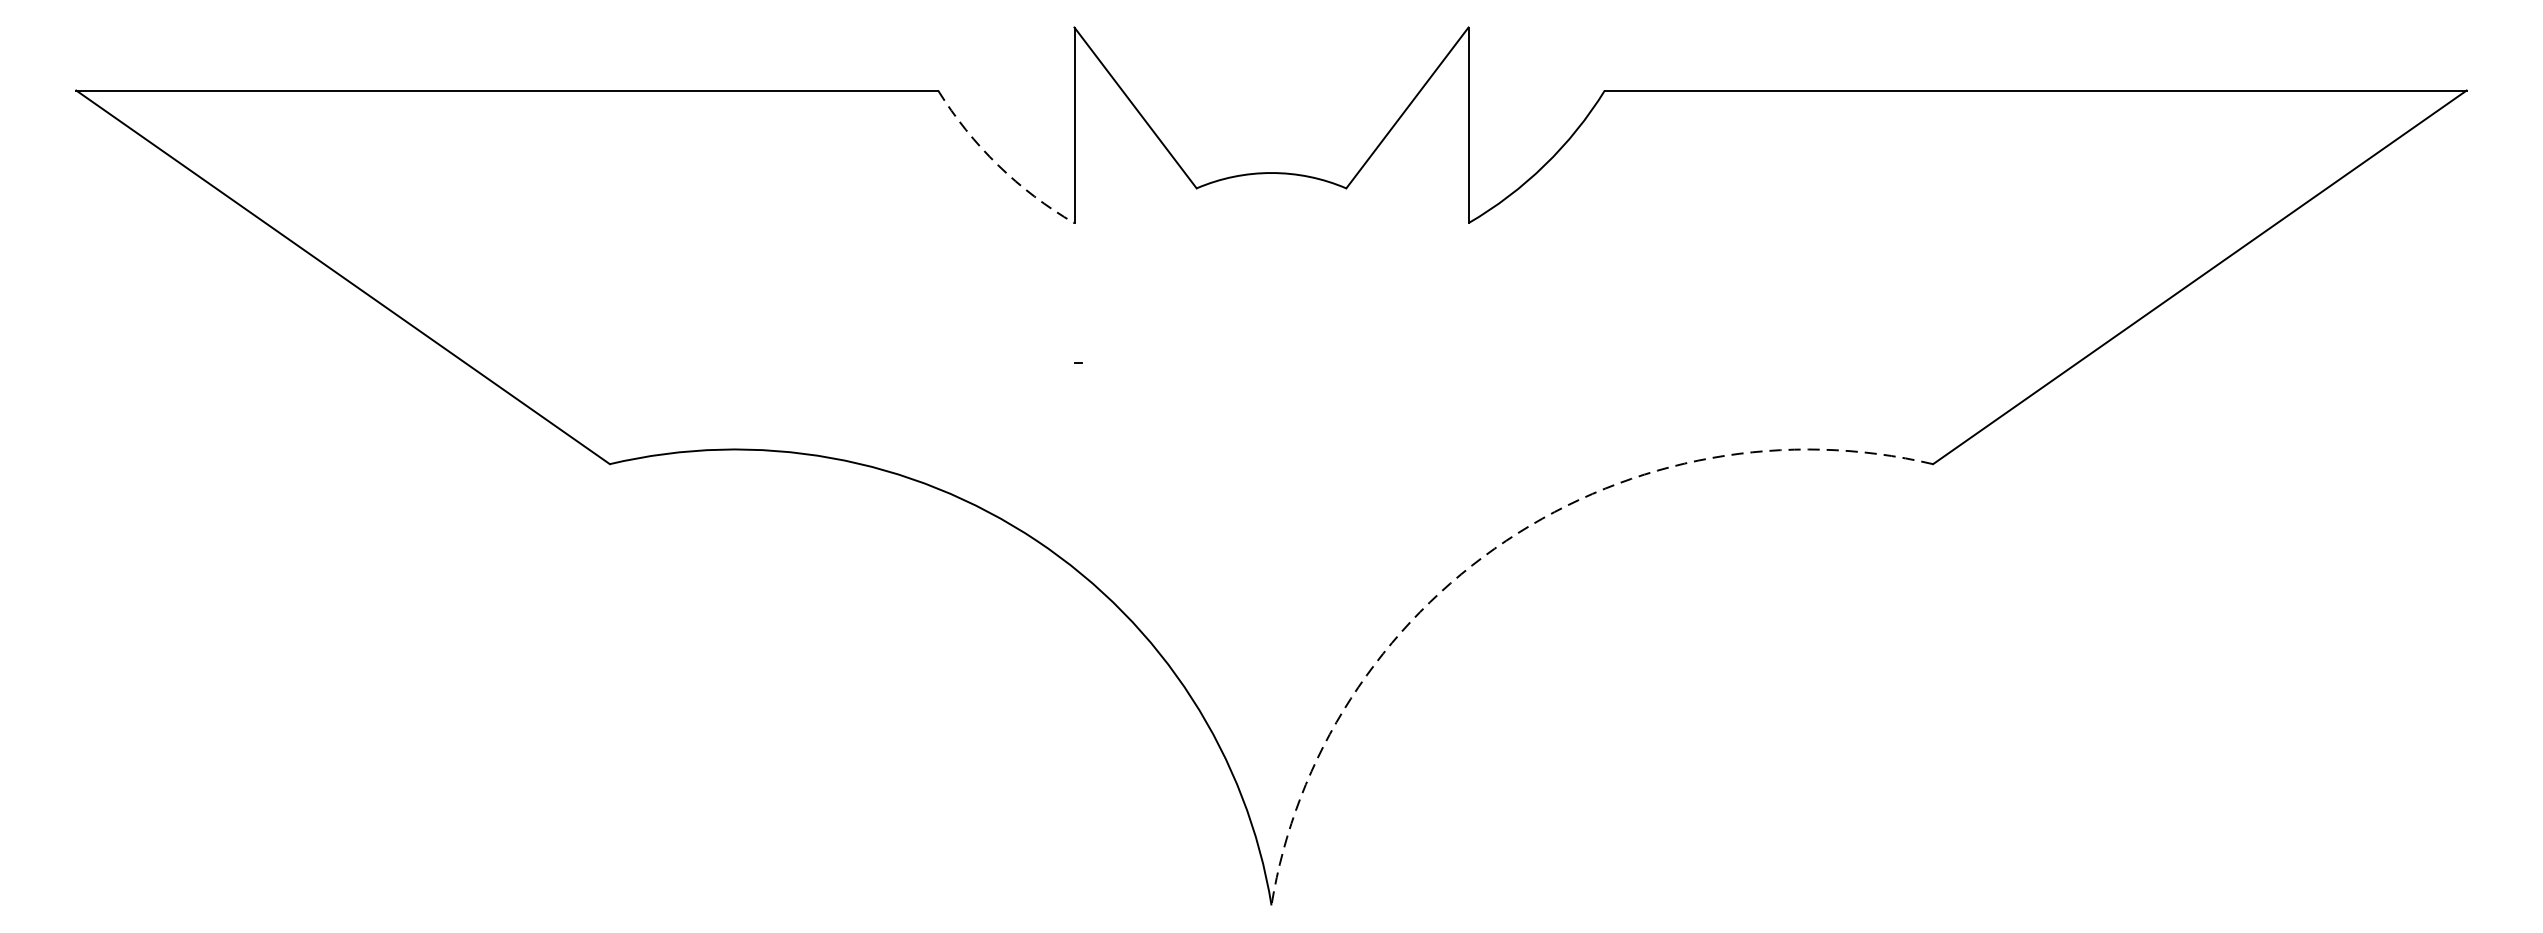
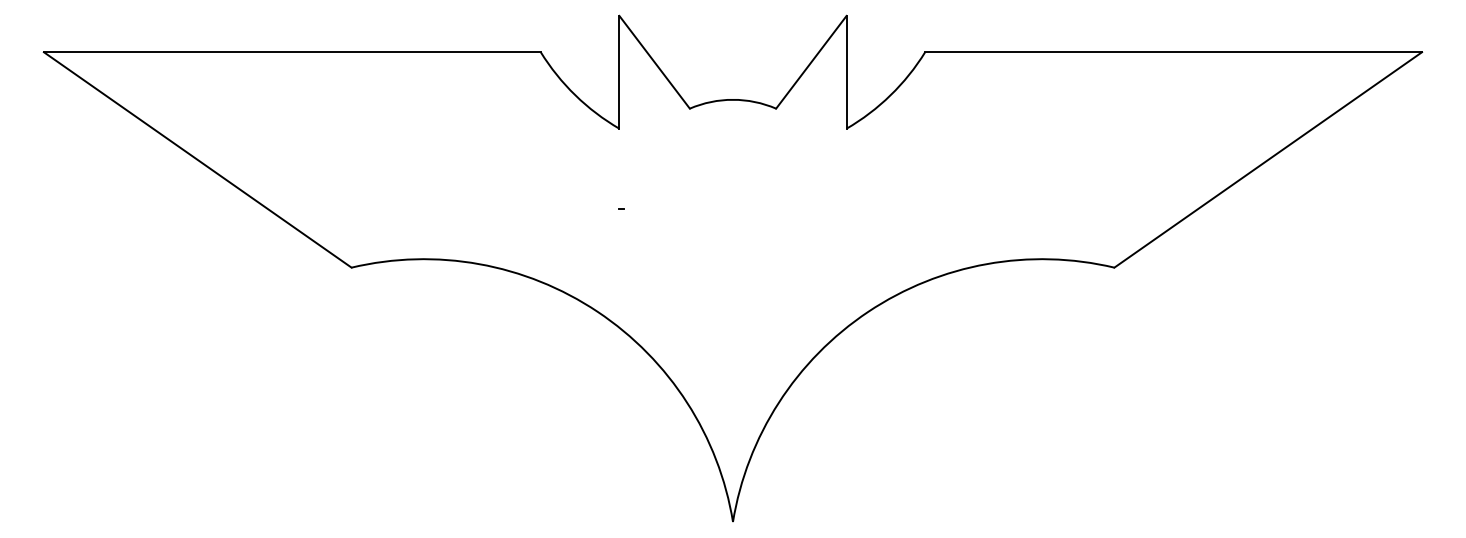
arc: (998, 165) -> (575, 95), dashed -> solid
arc: (1506, 540) -> (868, 311), dashed -> solid

